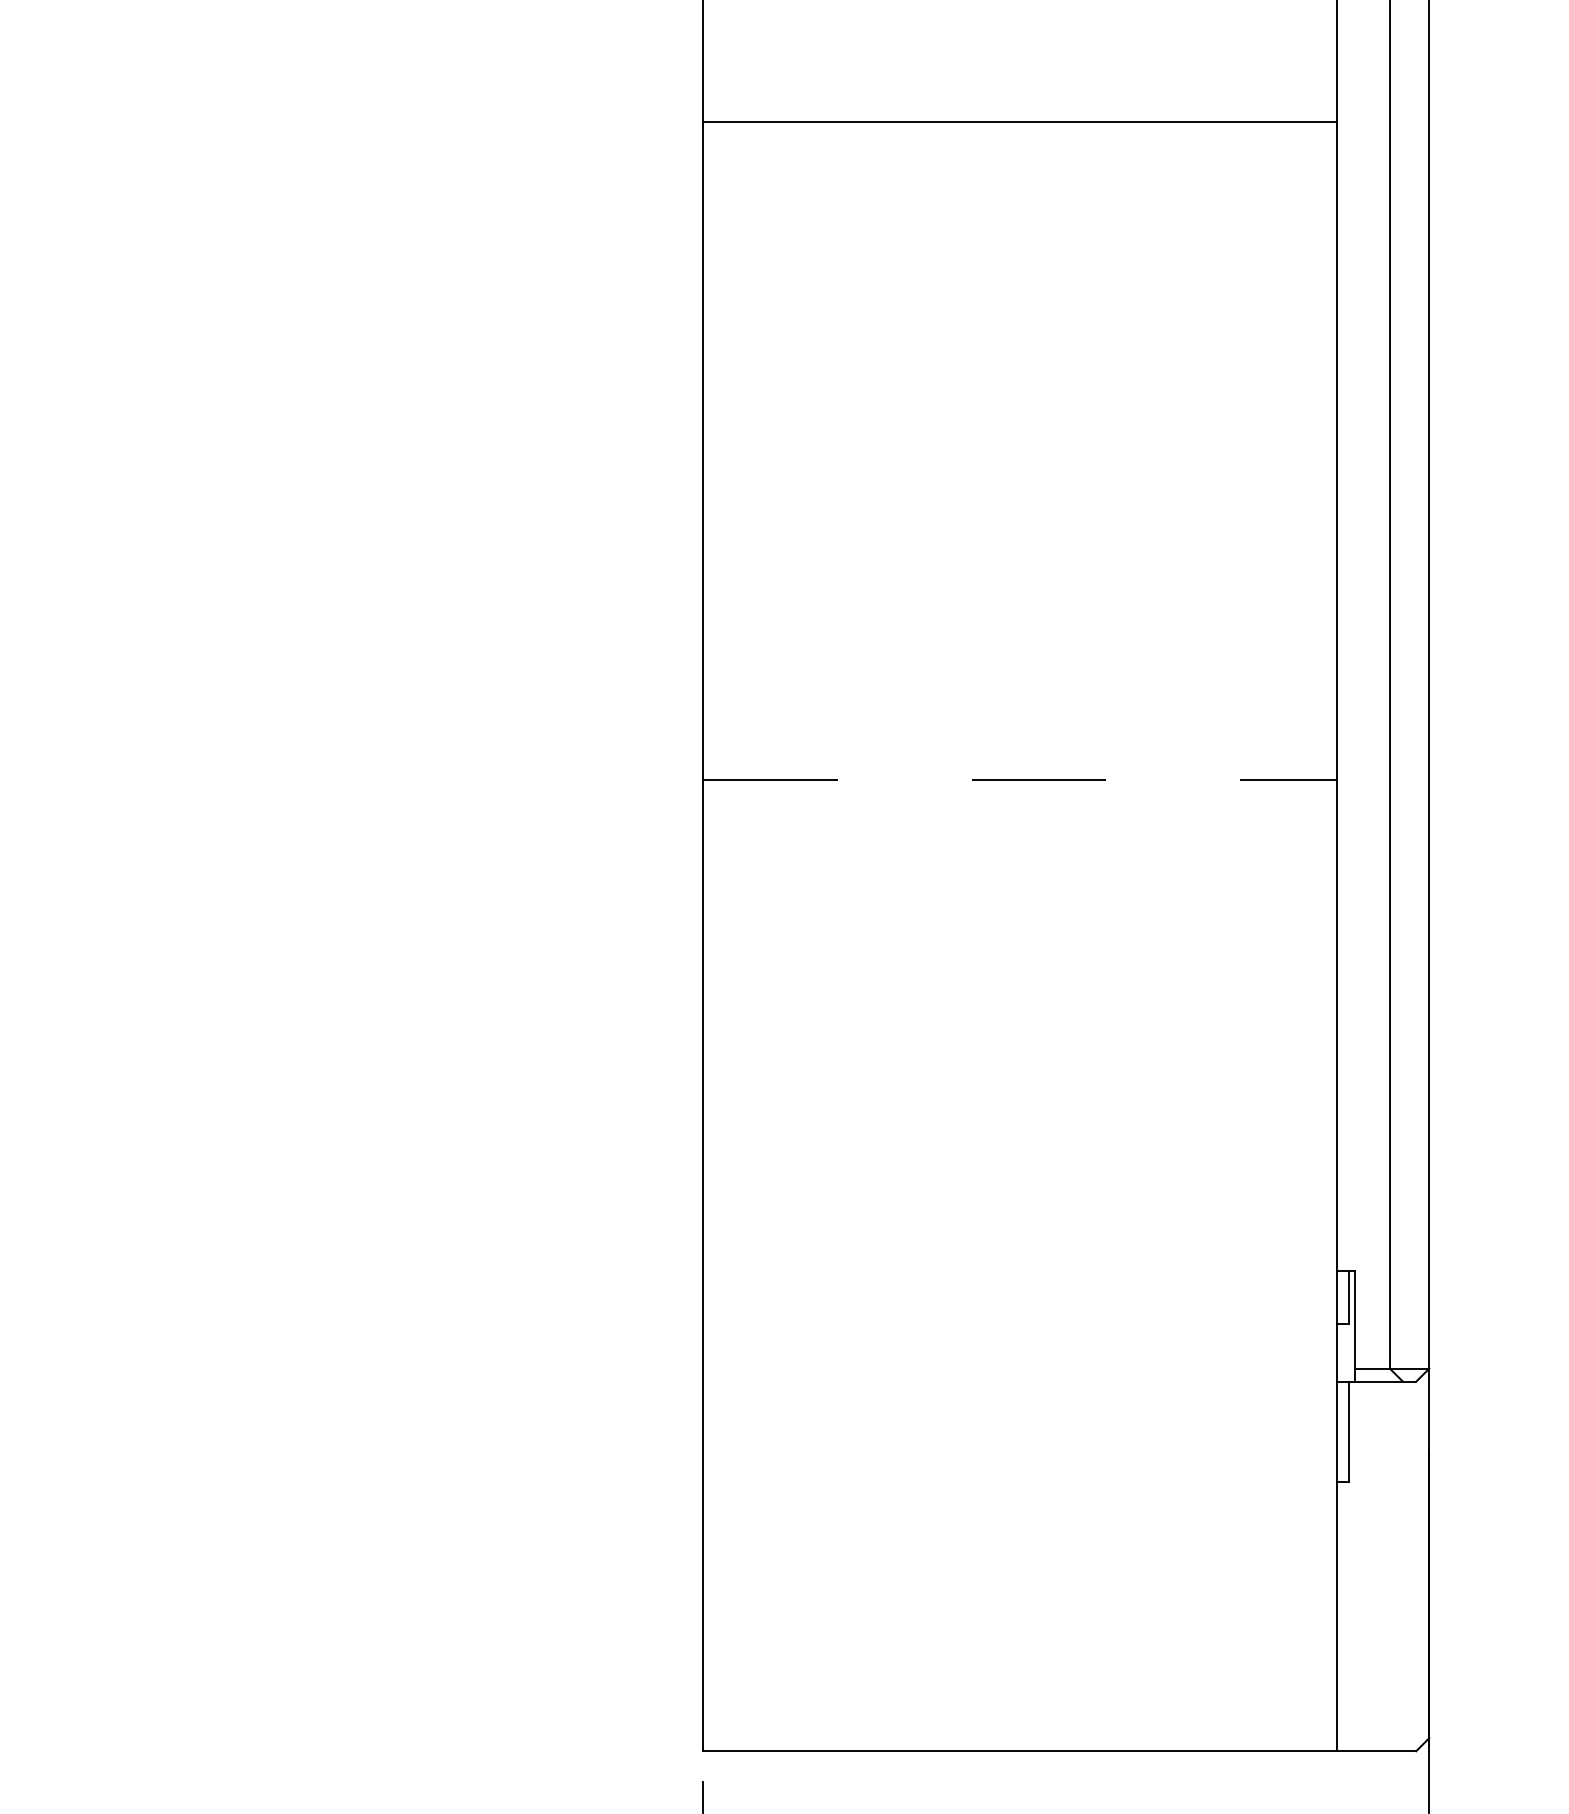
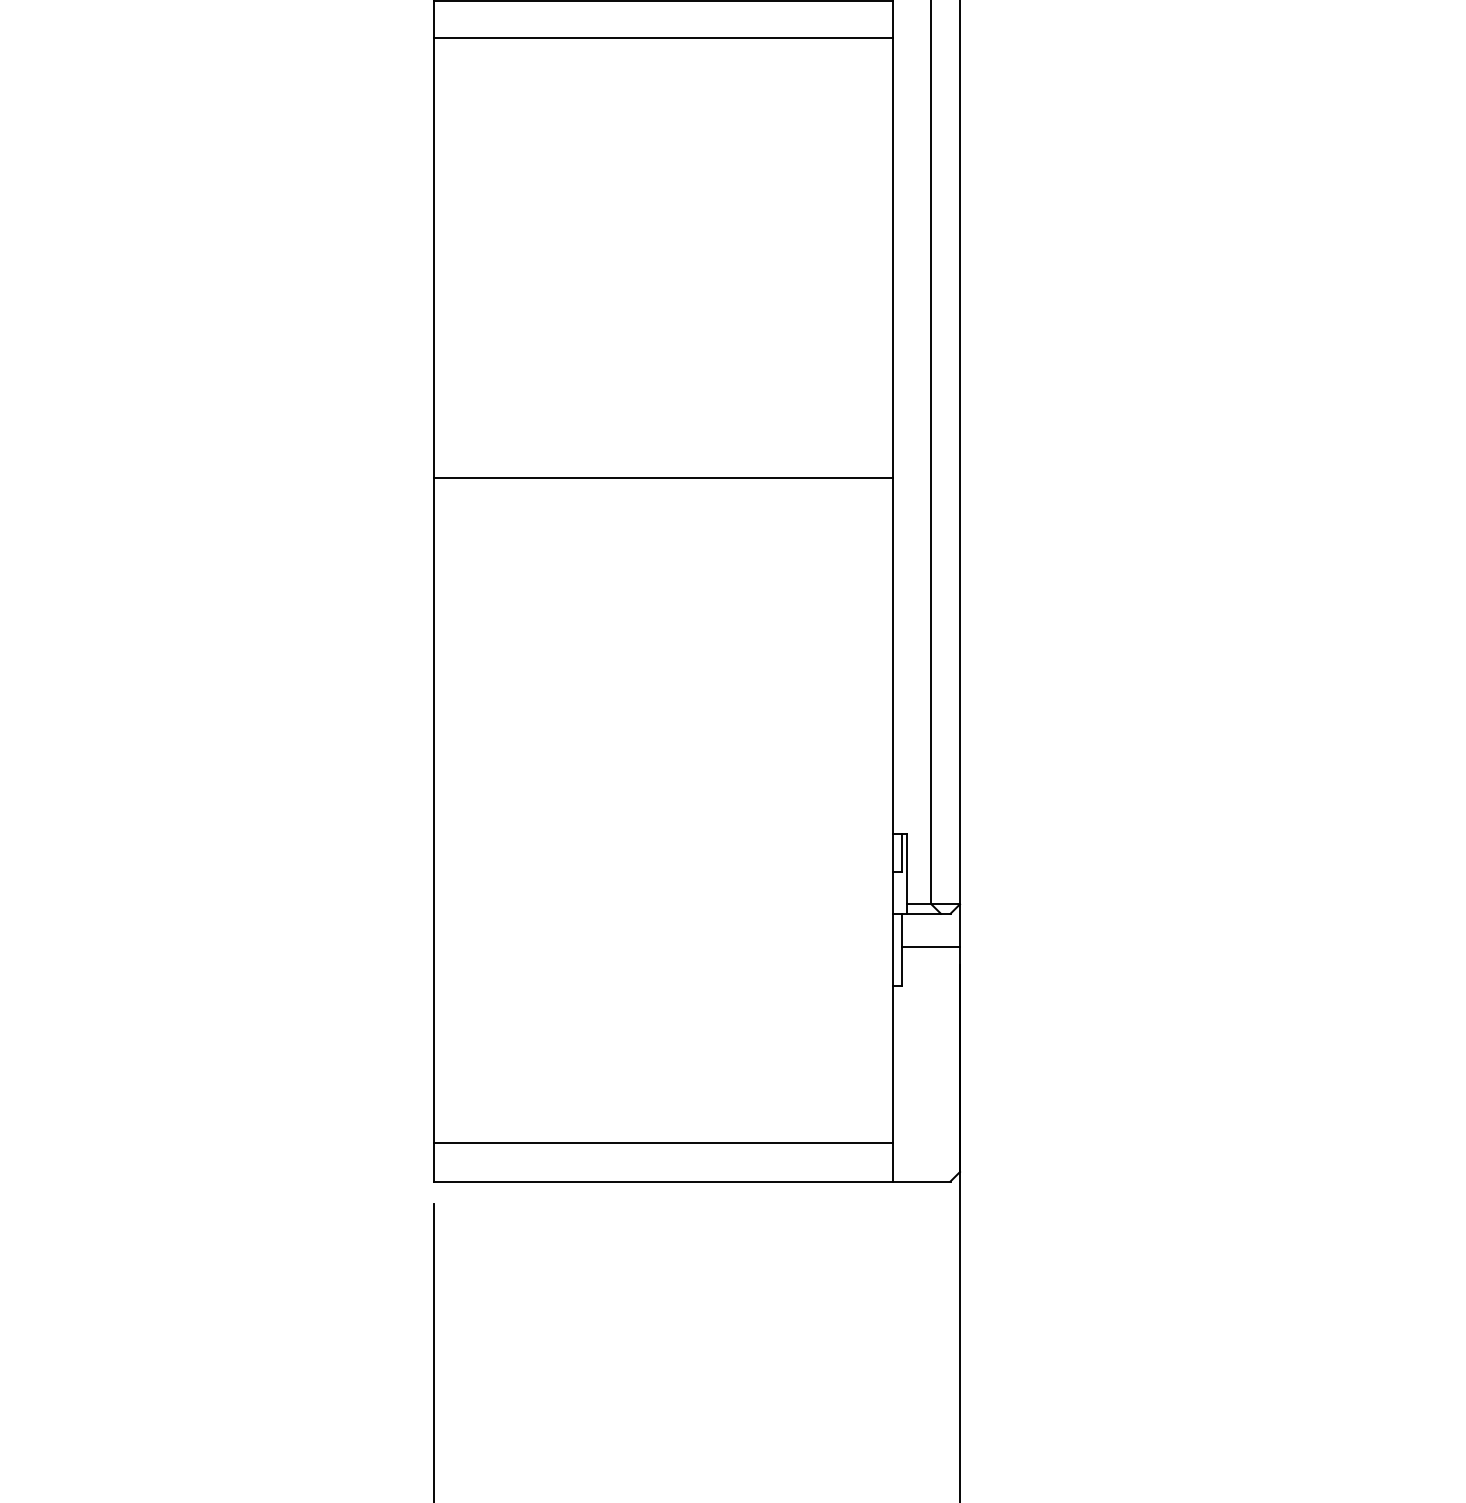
line: (1020, 173) -> (663, 38), added
line: (1021, 779) -> (664, 477), dashed -> solid
line: (1388, 1428) -> (930, 947), added
line: (1020, 1698) -> (663, 1143), added

